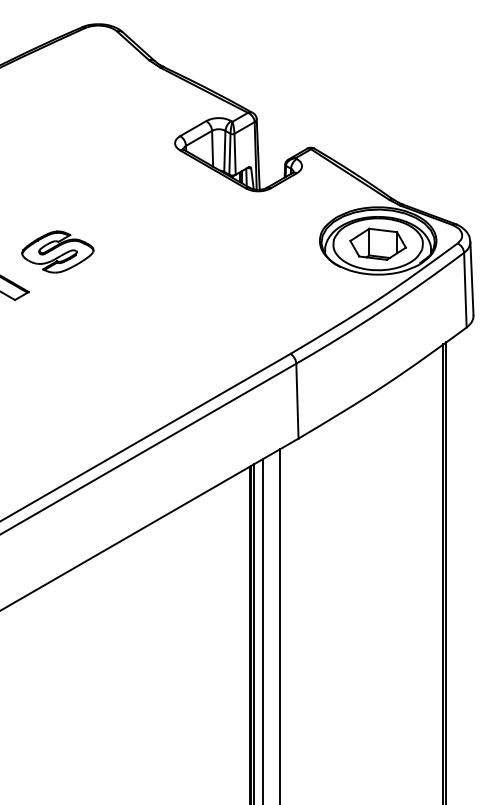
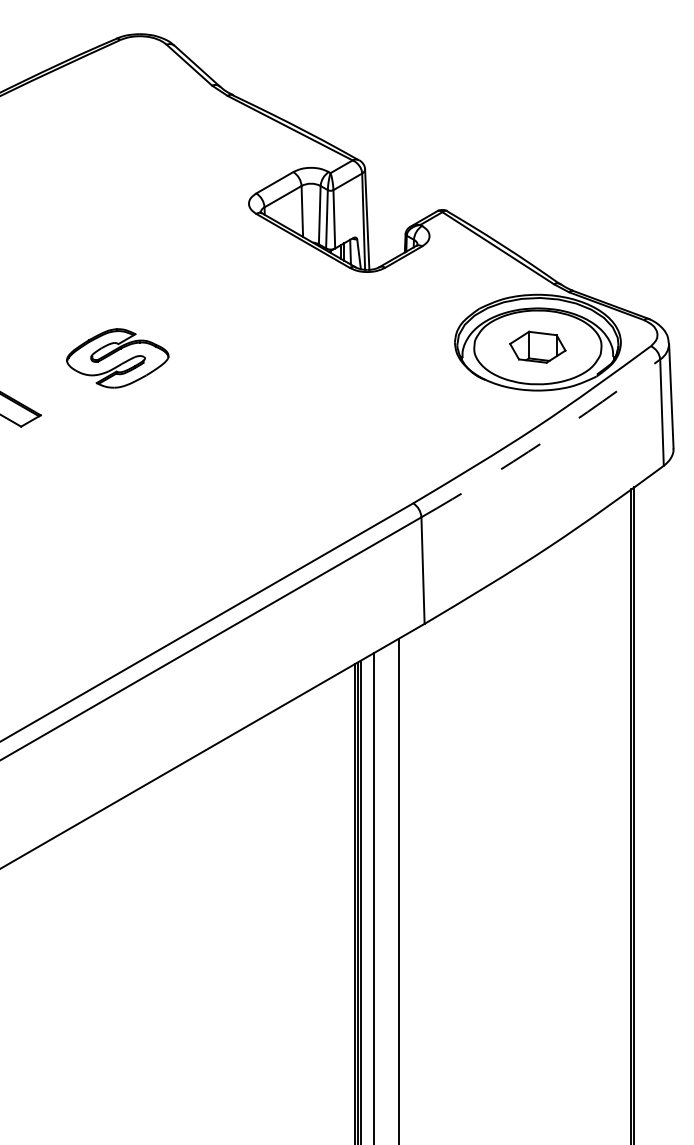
part: (377, 243) -> (536, 346), size x0.7
part: (57, 251) -> (117, 357), moved
arc: (381, 310) -> (542, 441), solid -> dashed

